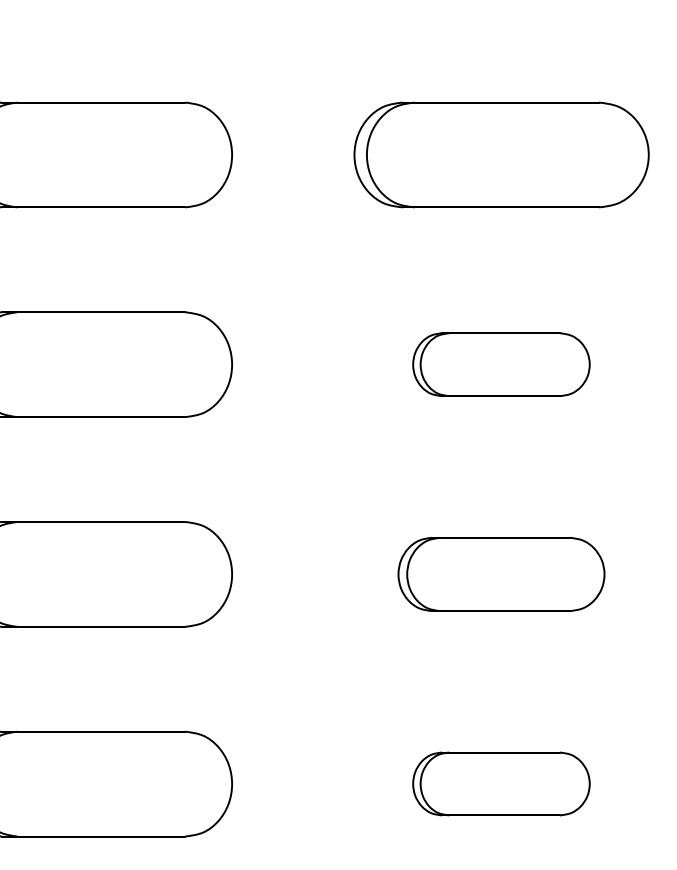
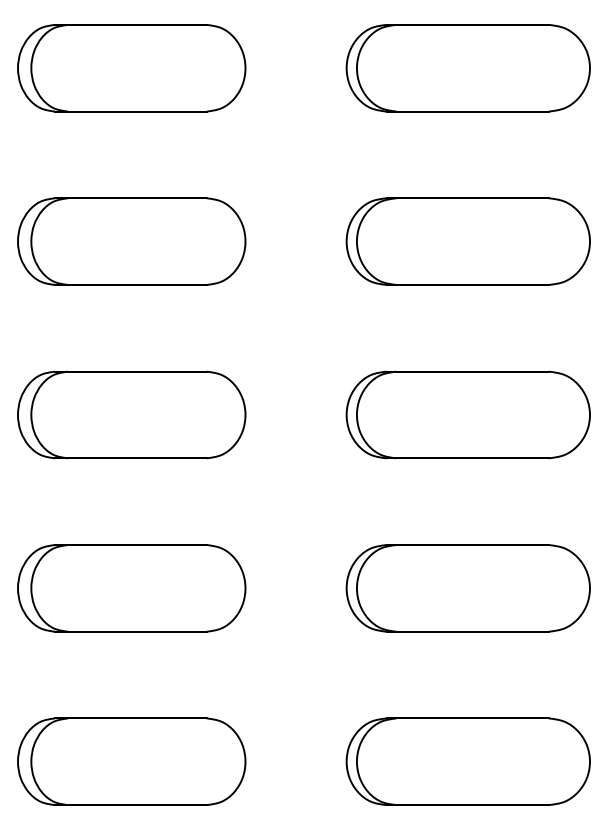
part: (500, 364) -> (467, 414), size x1.67
part: (500, 574) -> (467, 588), size x1.43
part: (500, 783) -> (467, 761), size x1.67

